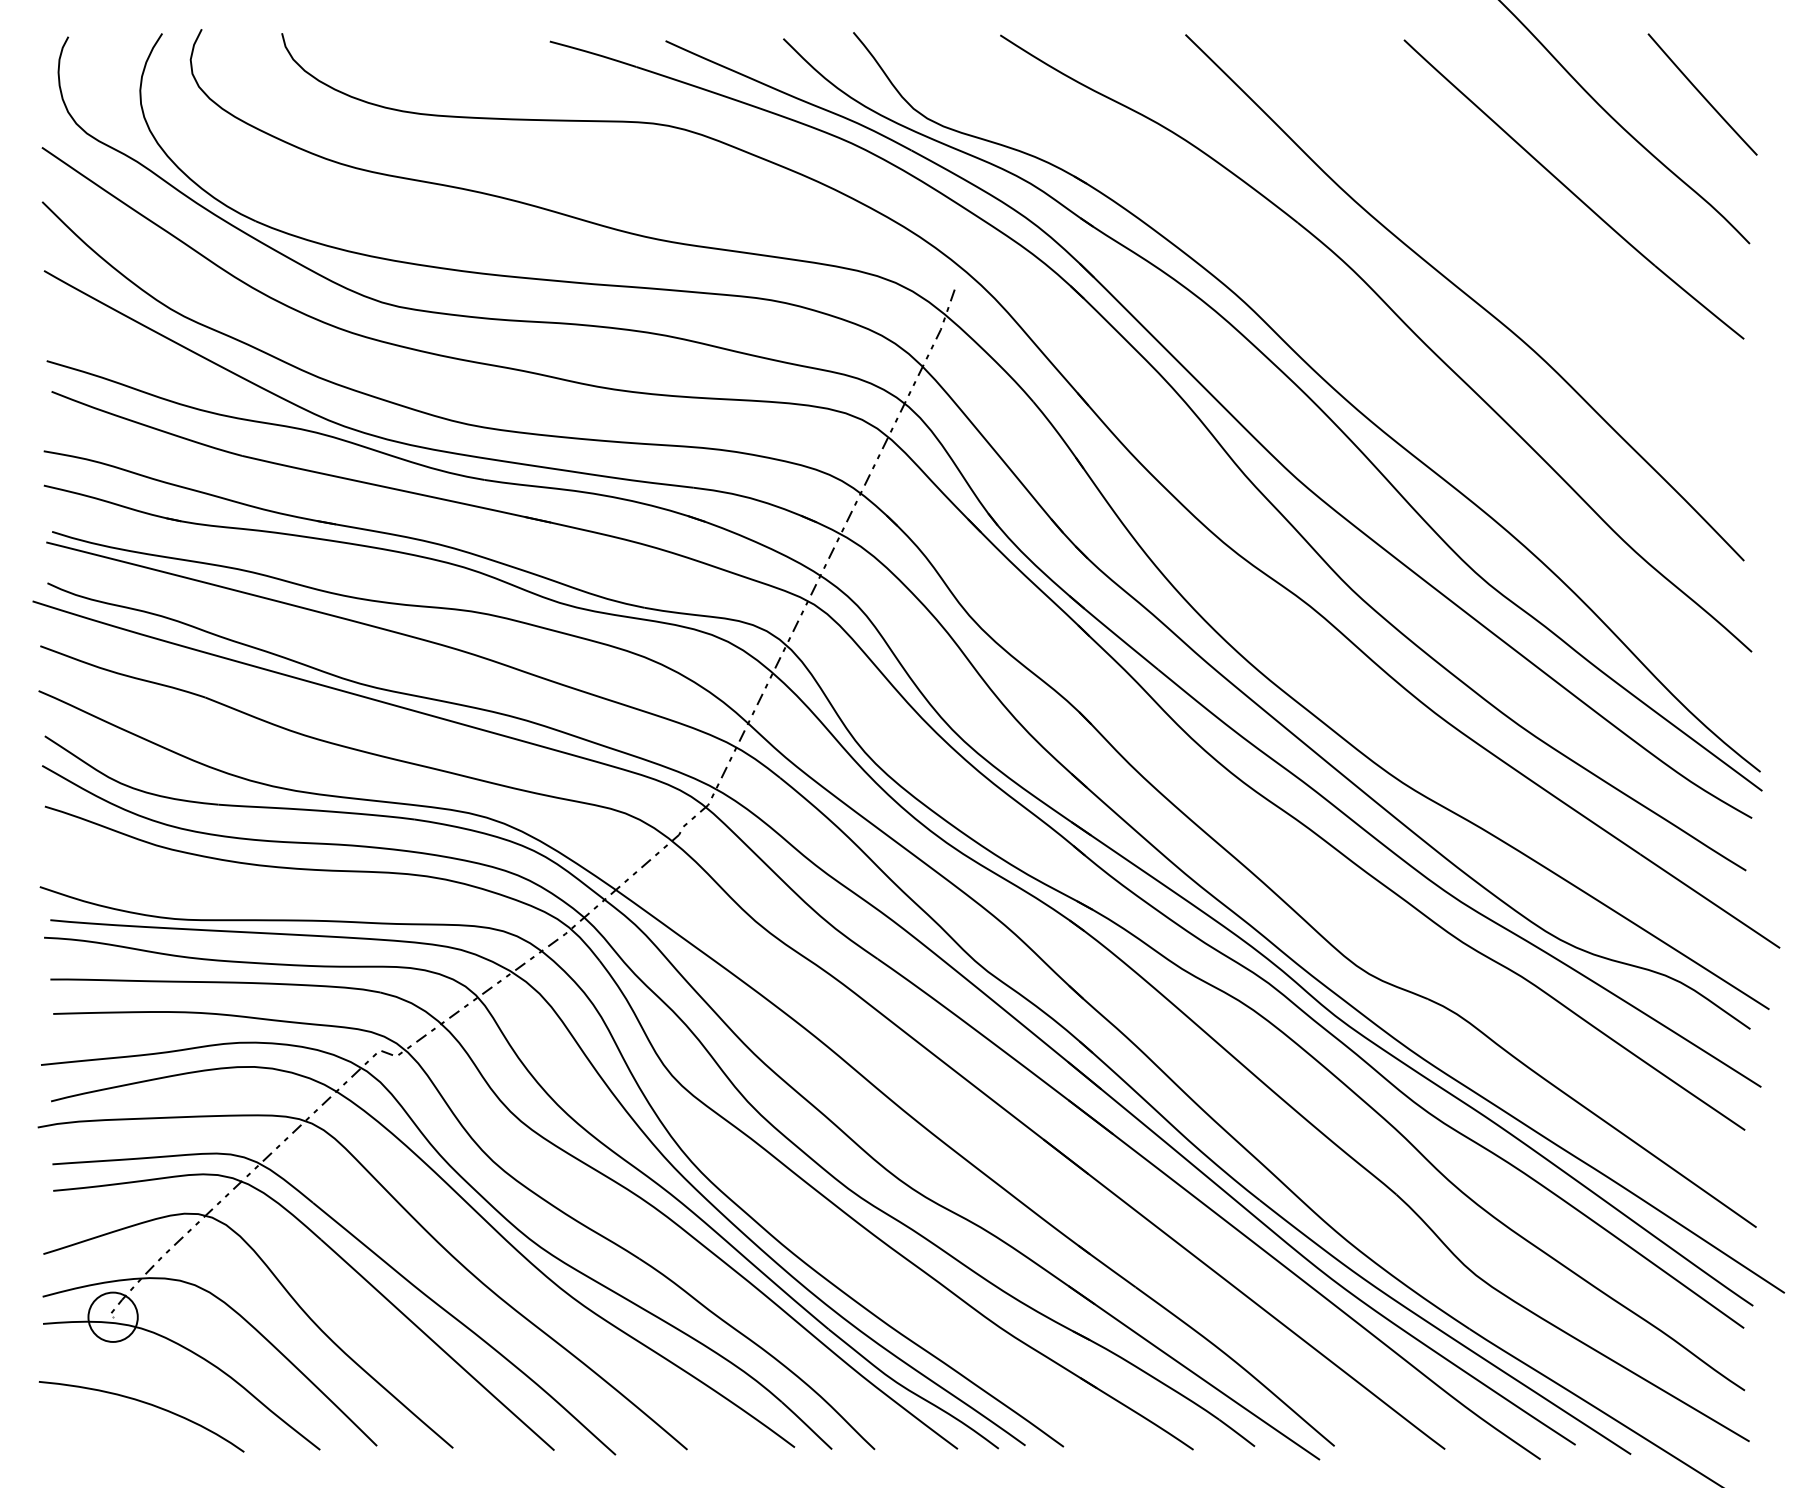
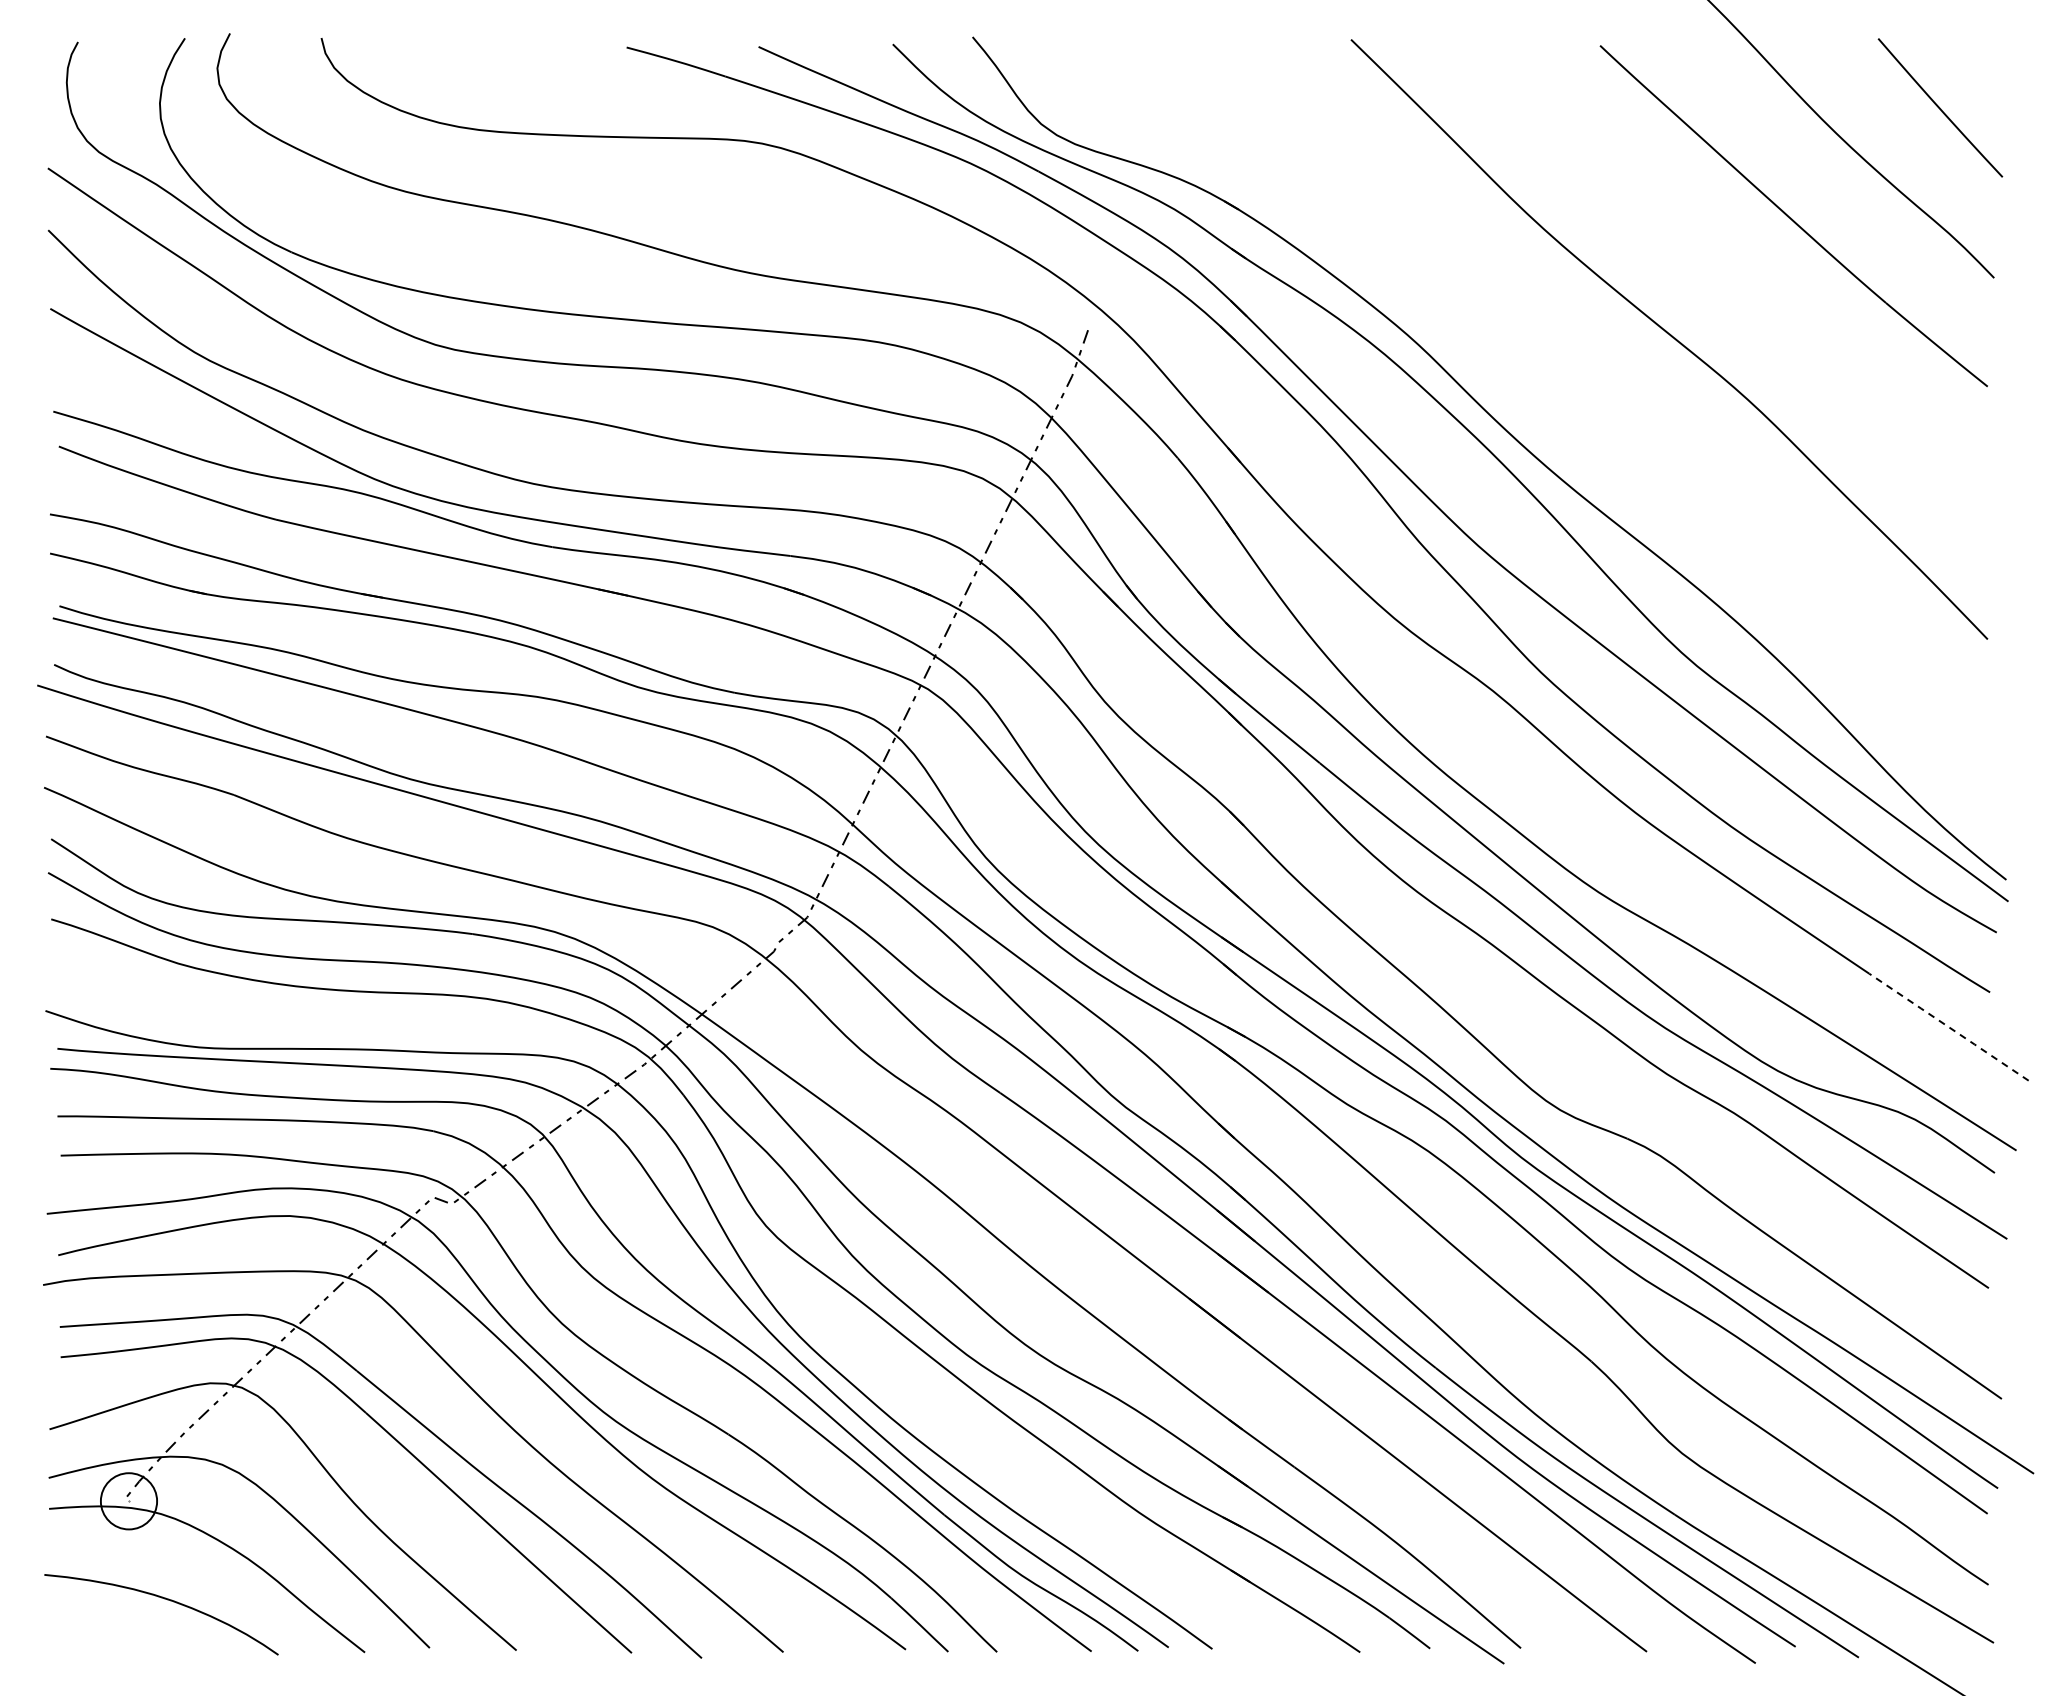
part: (1399, 318) -> (1594, 363), removed
line: (1709, 900) -> (1948, 1026), solid -> dashed

